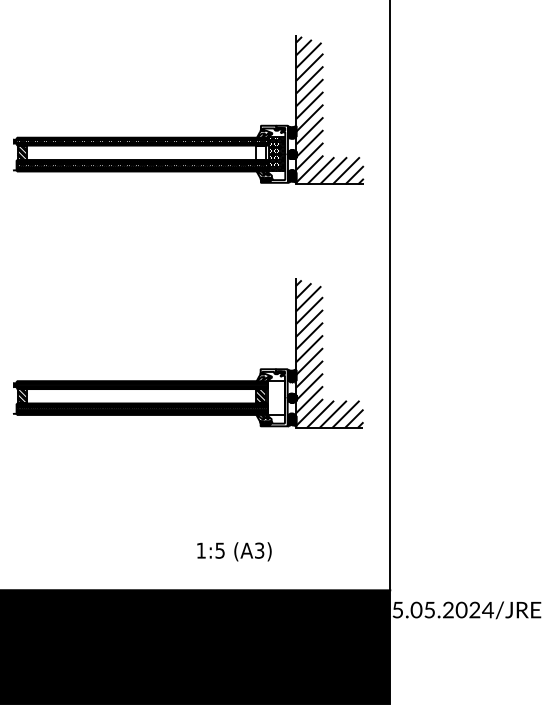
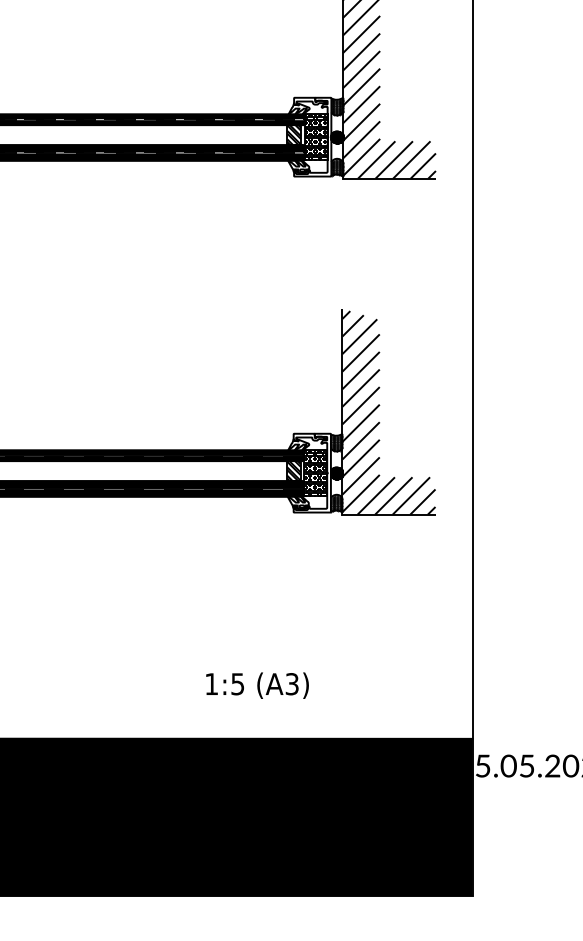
hatch: (261, 152) -> (294, 134), added
hatch: (276, 397) -> (315, 472), added

